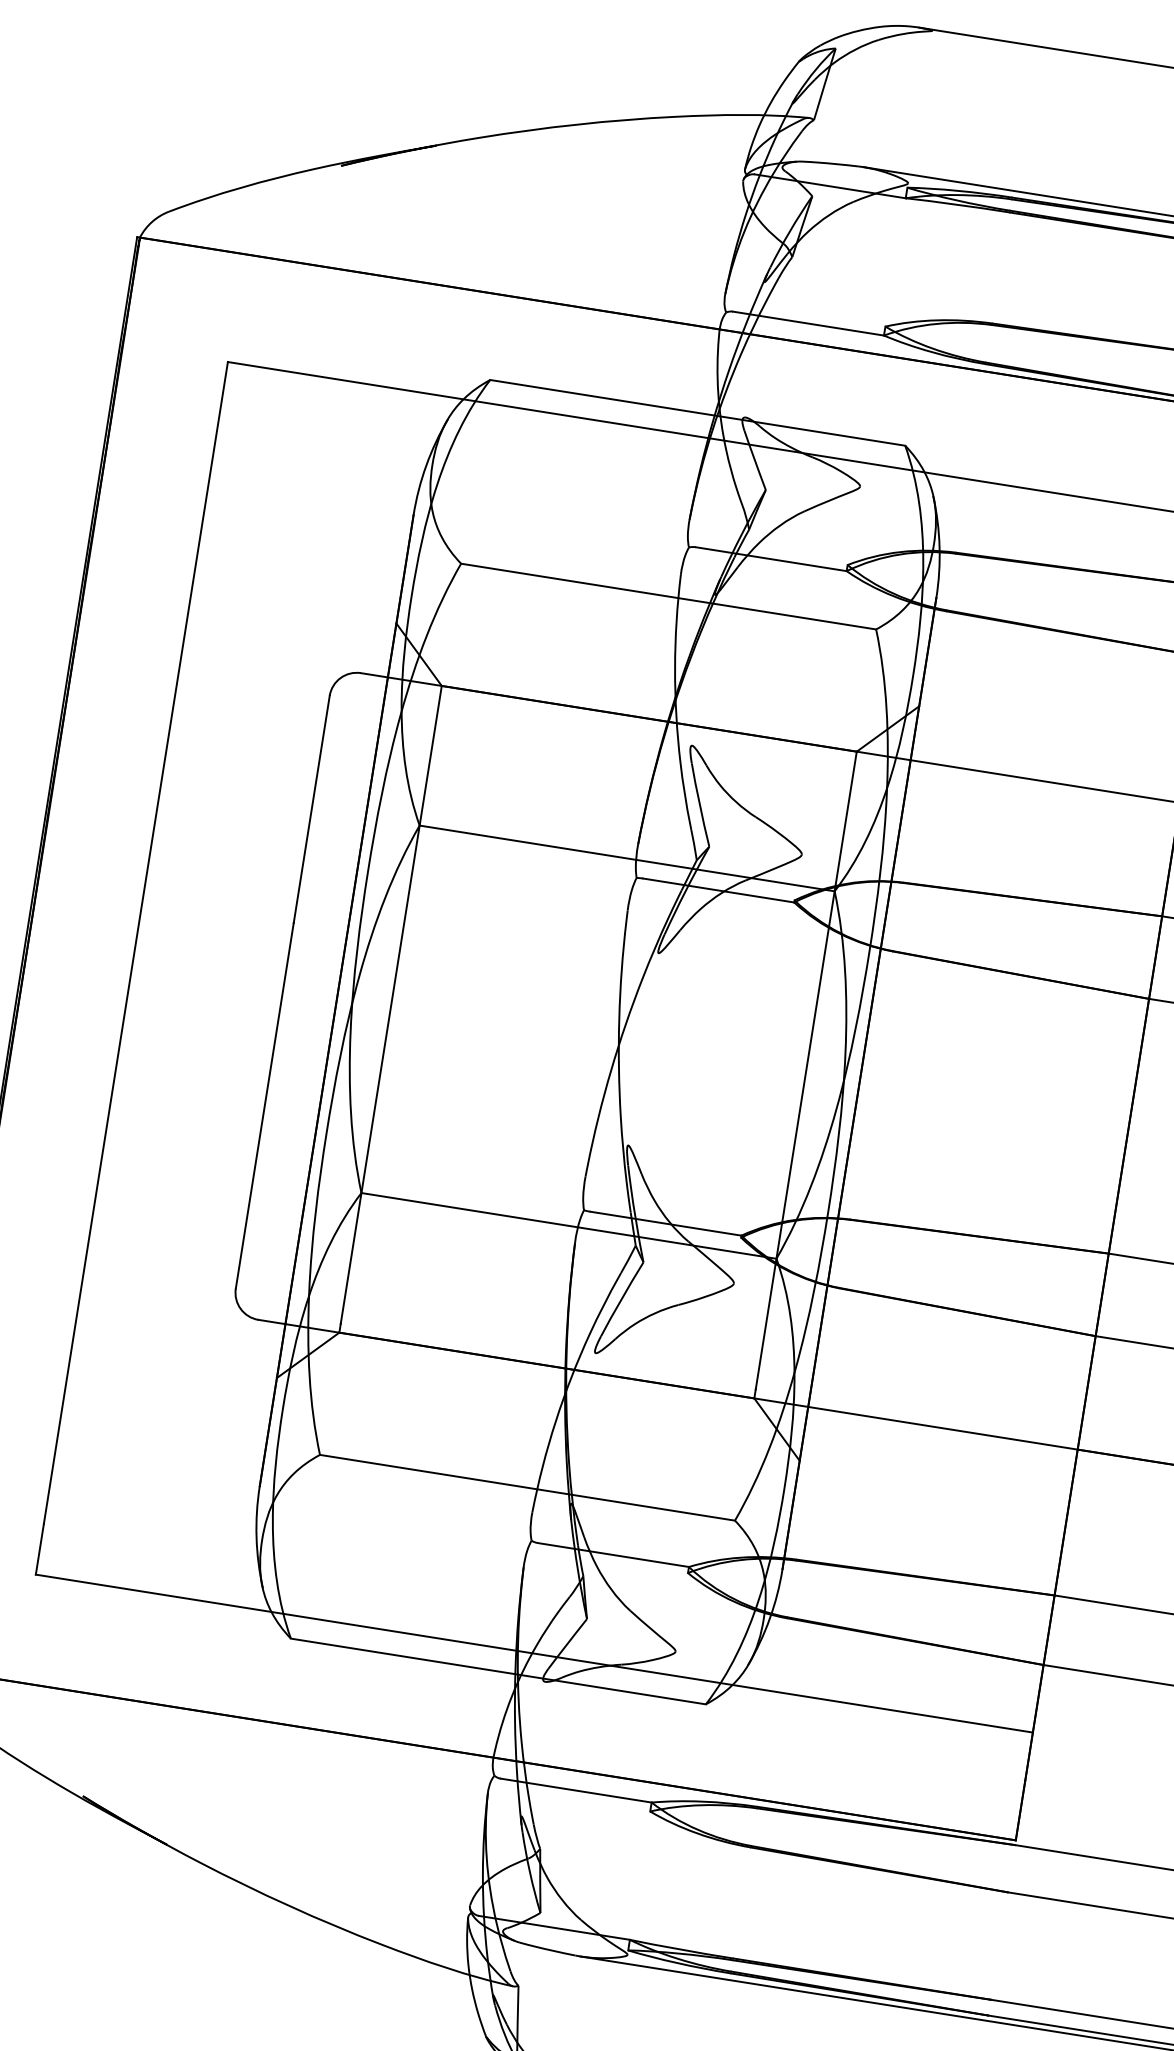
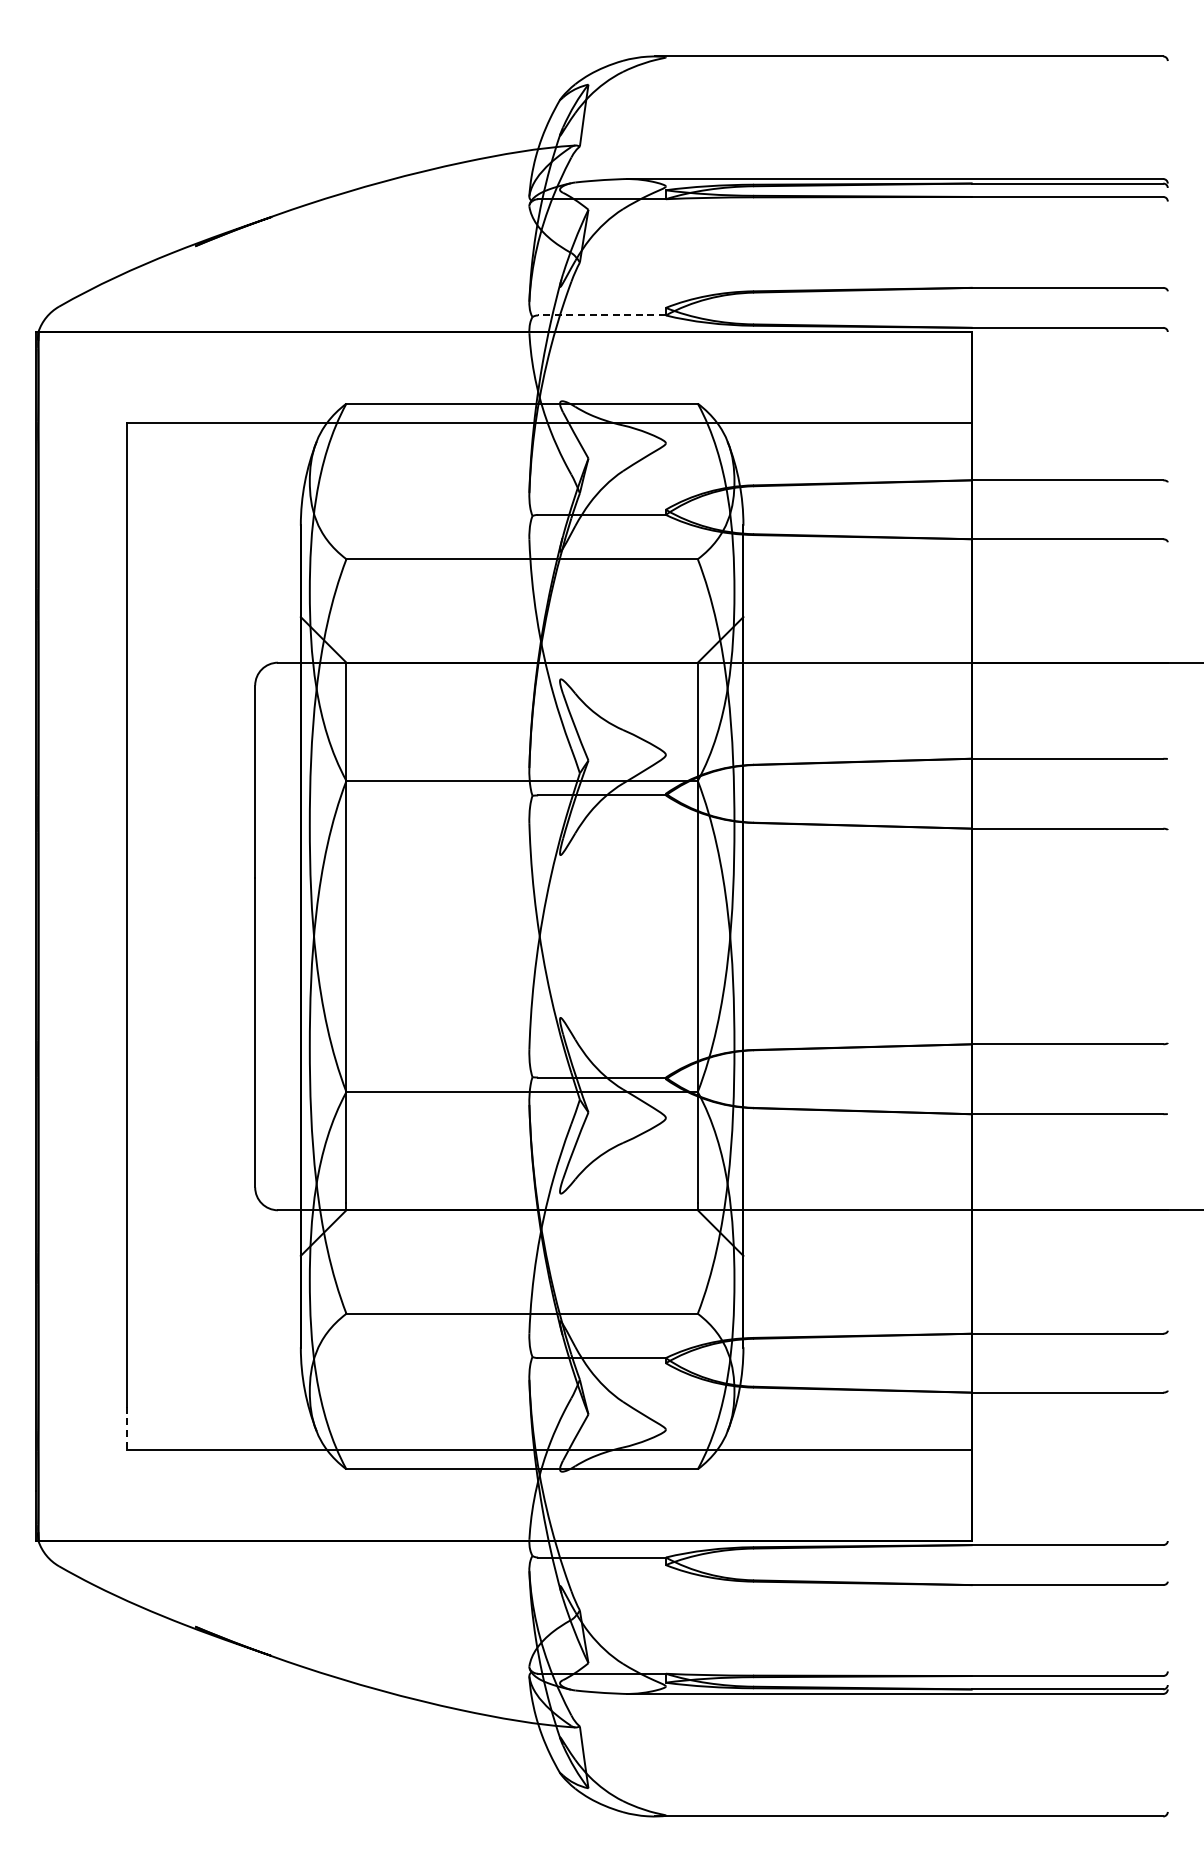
line: (807, 323) -> (601, 315), solid -> dashed
line: (39, 1549) -> (127, 1428), solid -> dashed

